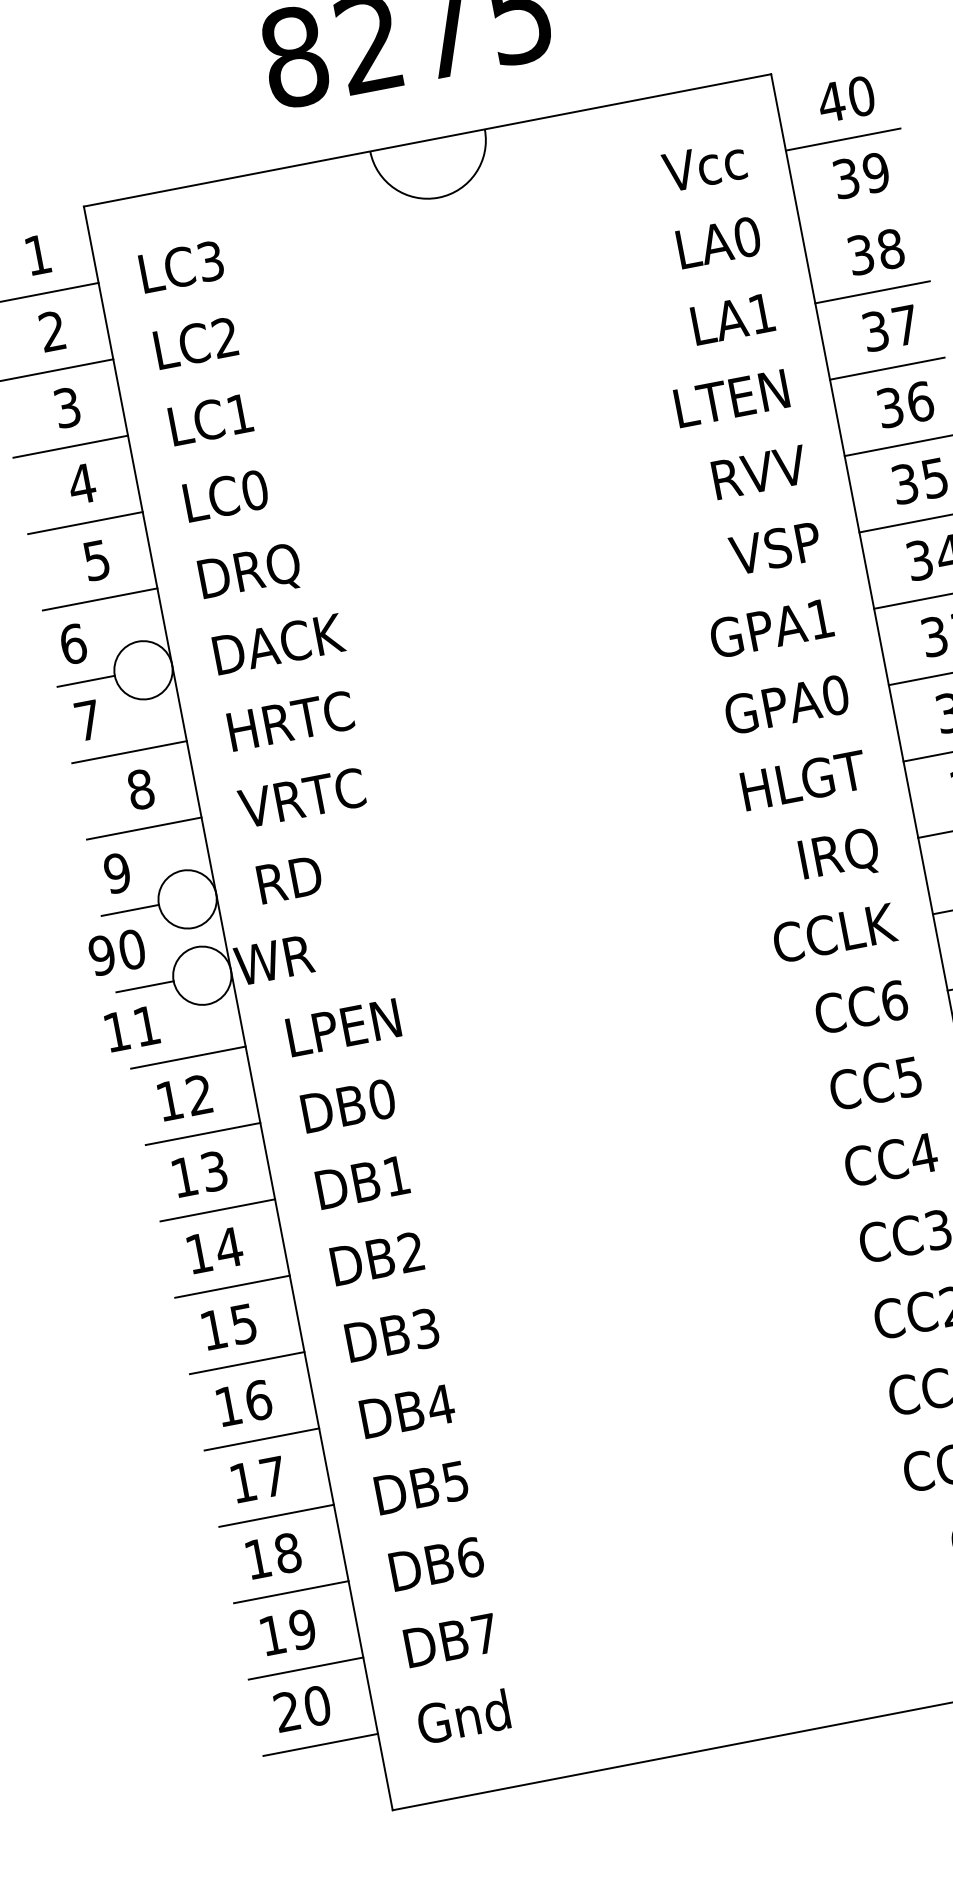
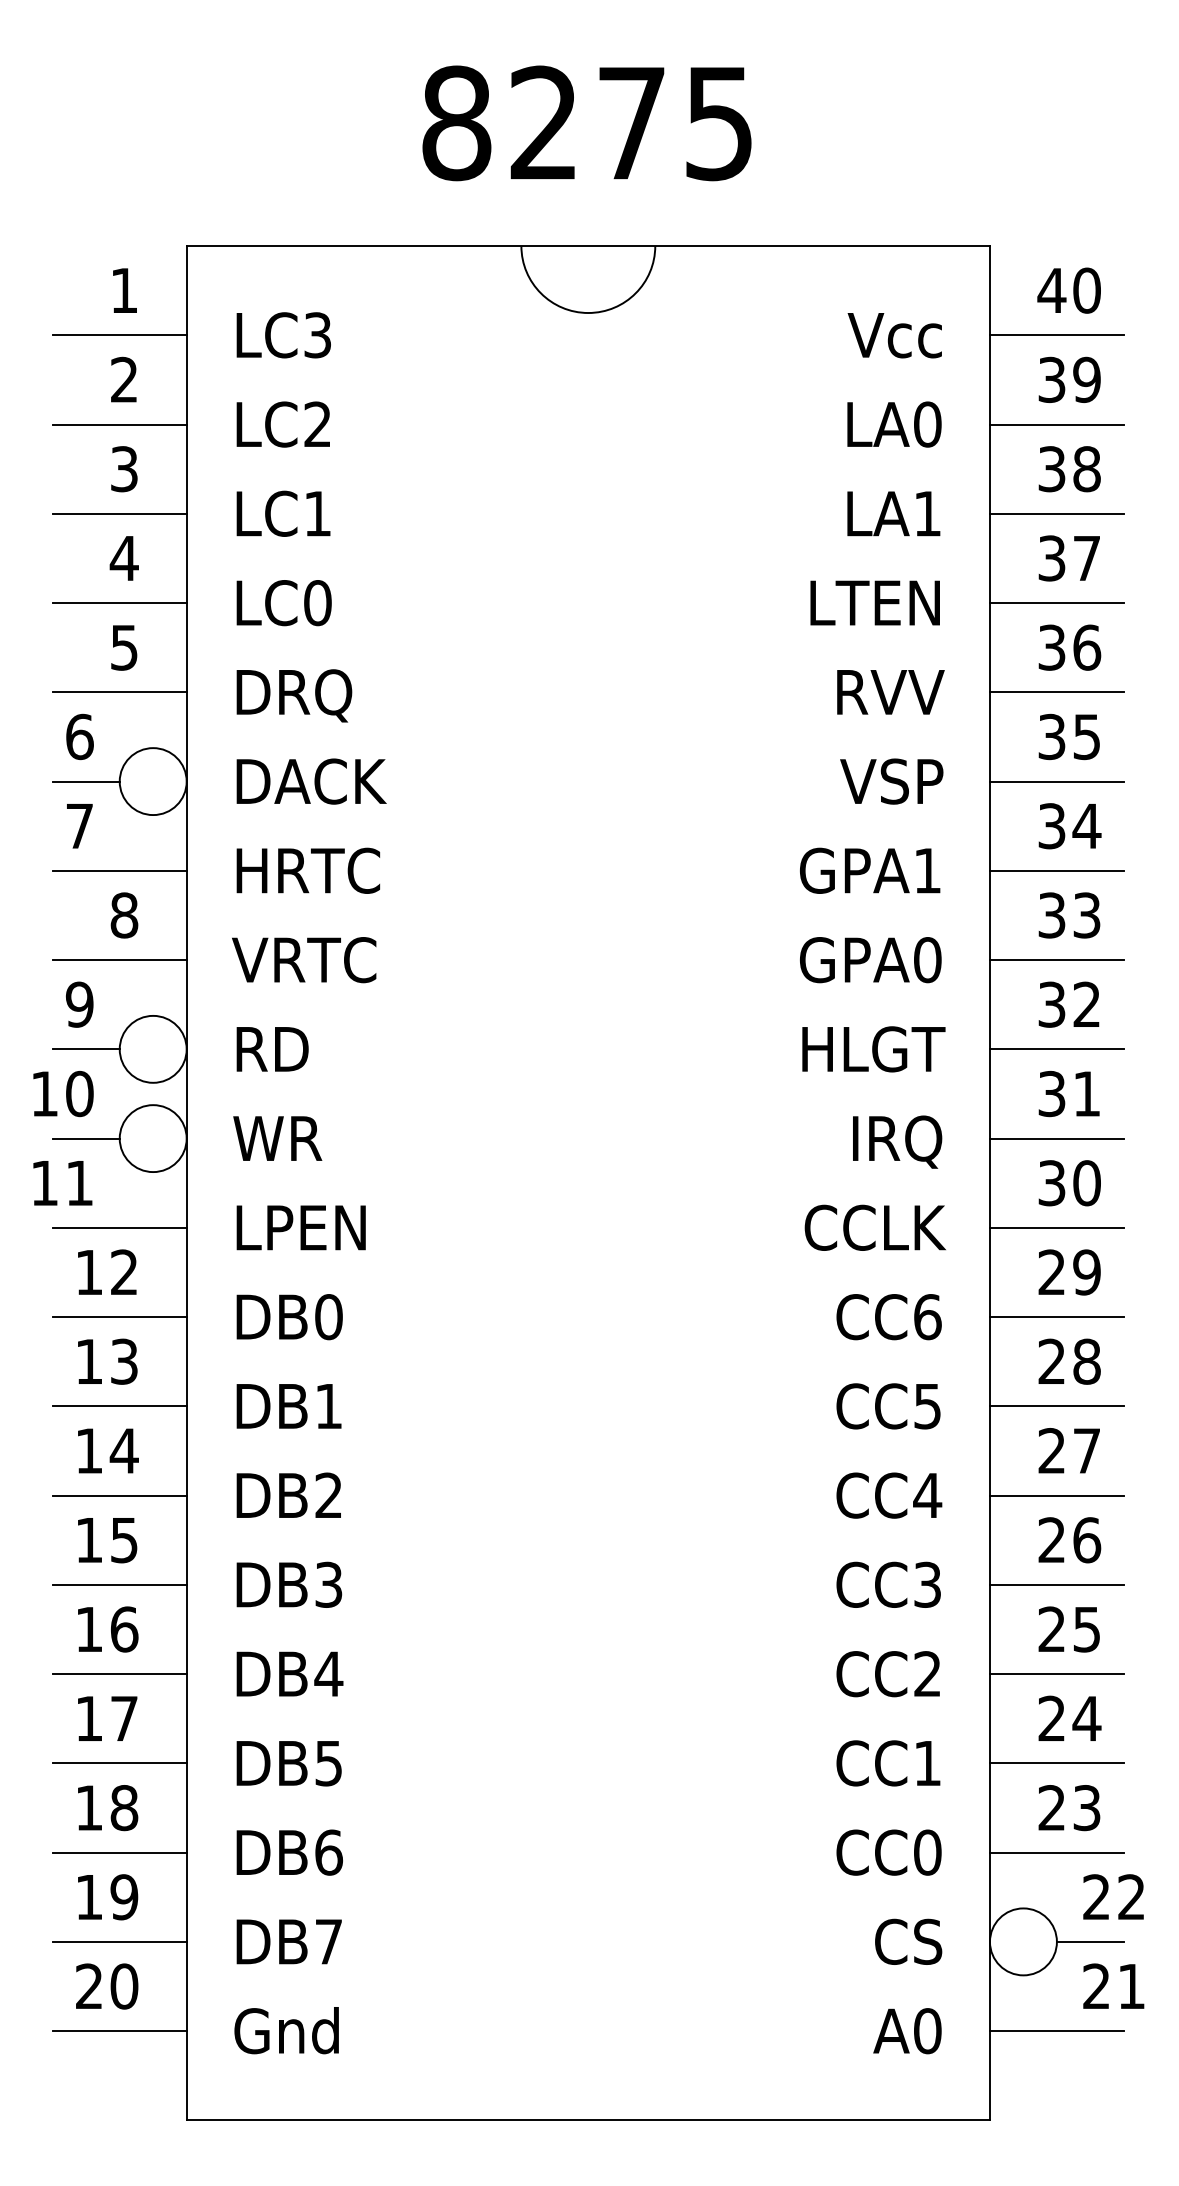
line: (857, 215) -> (1056, 424), added
text: (101, 955) -> (44, 1093), 90 -> 10
text: (274, 960) -> (277, 1138), moved

